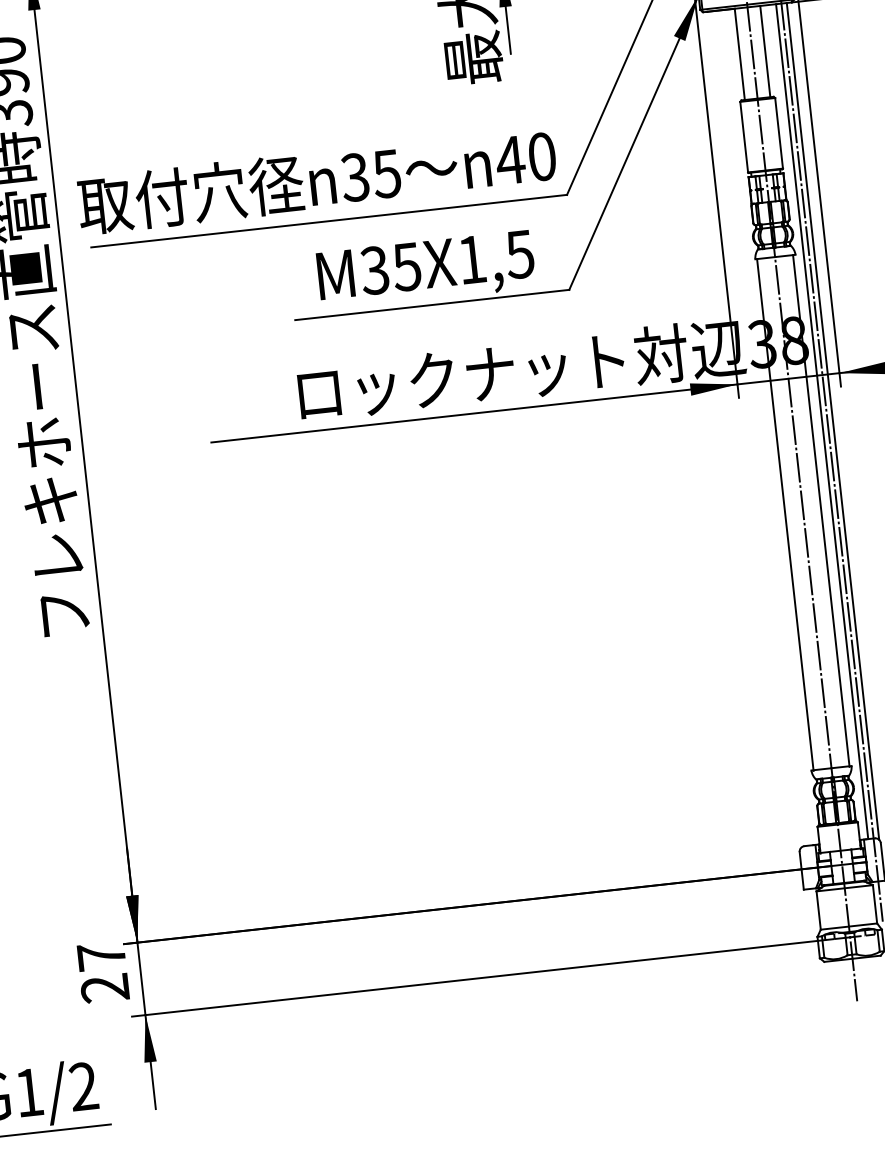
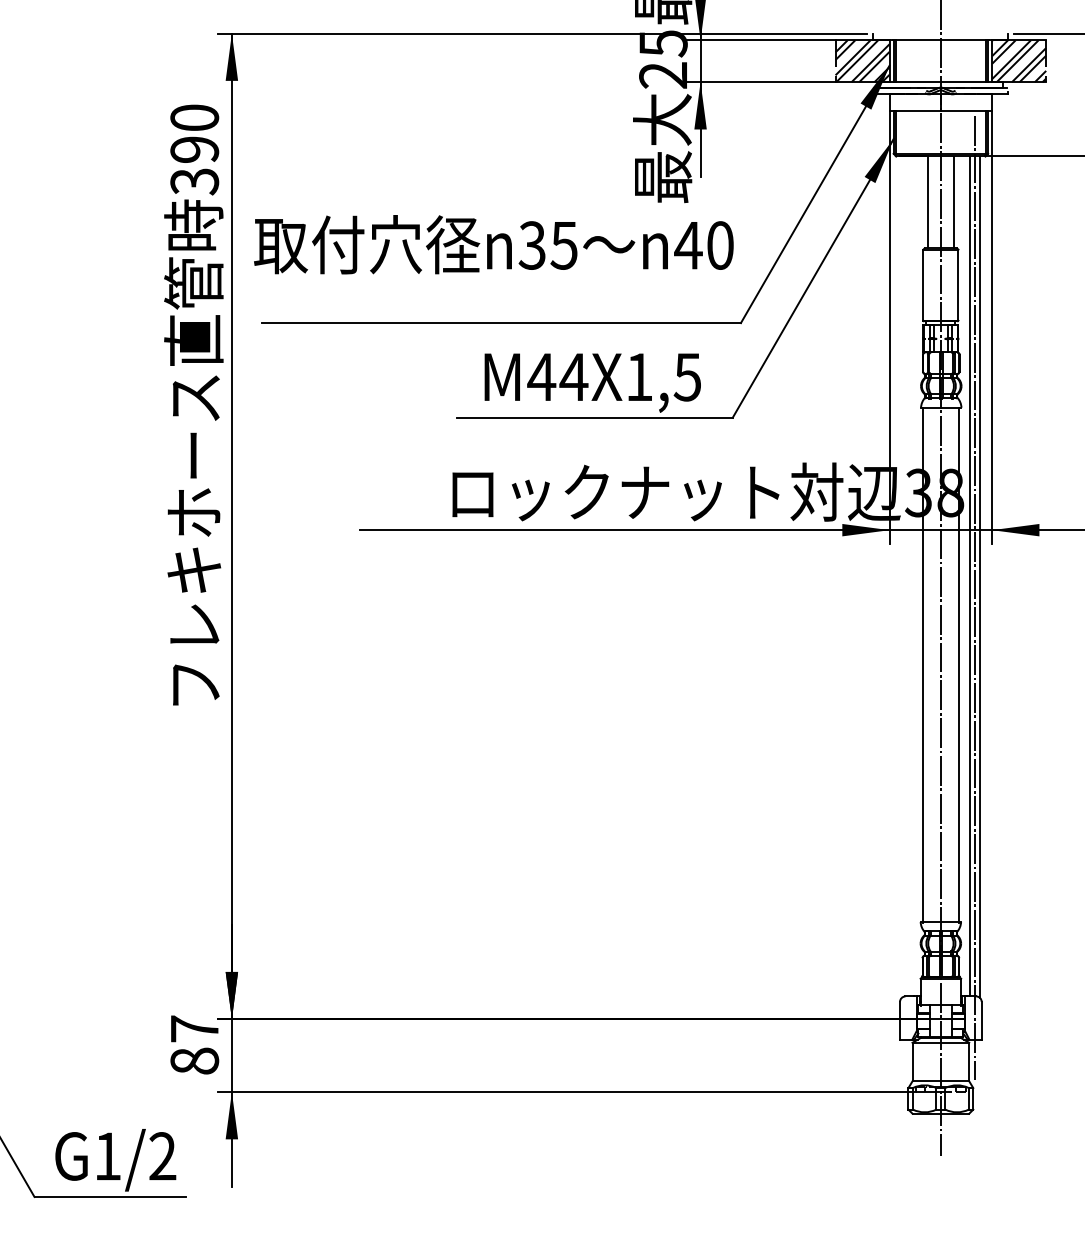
text: (316, 180) -> (493, 244), moved
text: (390, 268) -> (557, 376), M35X1,5 -> M44X1,5
text: (104, 987) -> (194, 1060), 27 -> 87

